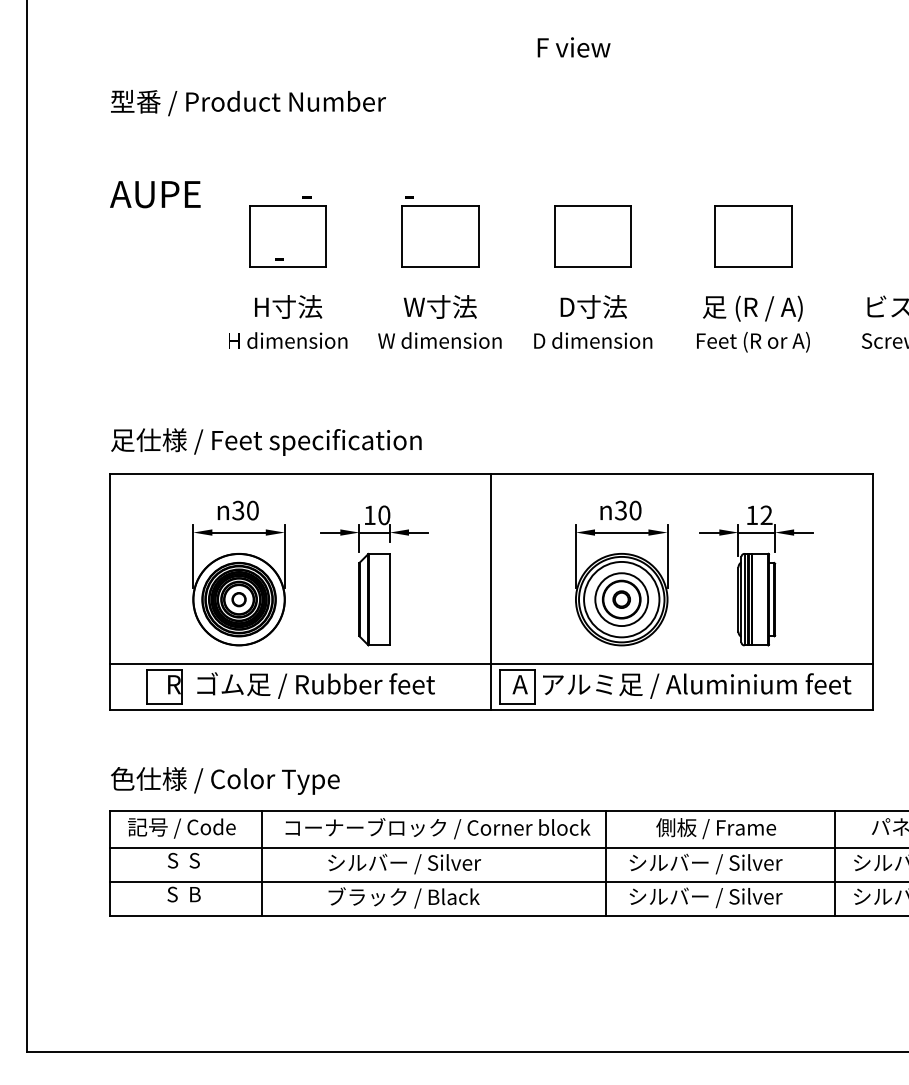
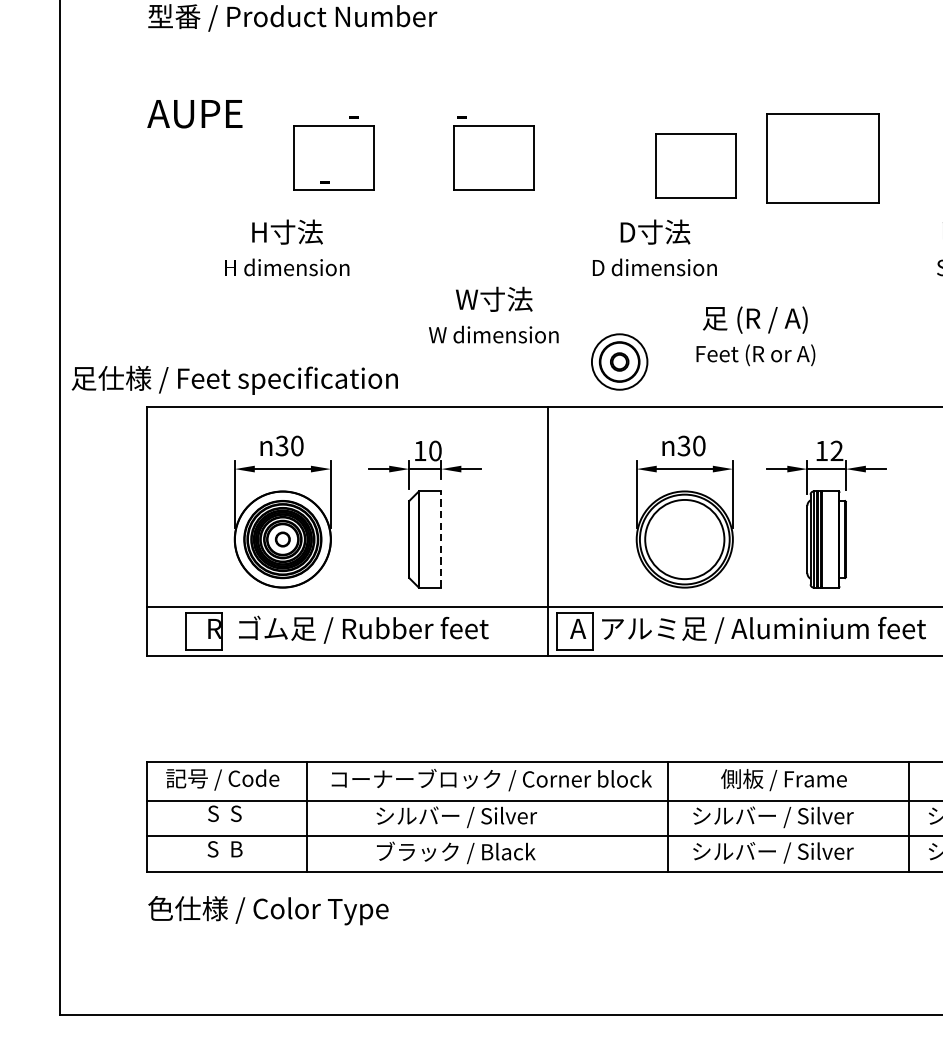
part: (592, 236) -> (695, 165), moved
part: (753, 236) -> (823, 158), size x1.4
text: (288, 321) -> (287, 247), moved
text: (439, 321) -> (493, 314), moved
text: (753, 323) -> (755, 335), moved
text: (266, 441) -> (234, 379), moved
line: (389, 599) -> (440, 539), solid -> dashed
part: (621, 599) -> (619, 361), moved
text: (225, 780) -> (268, 910), moved

